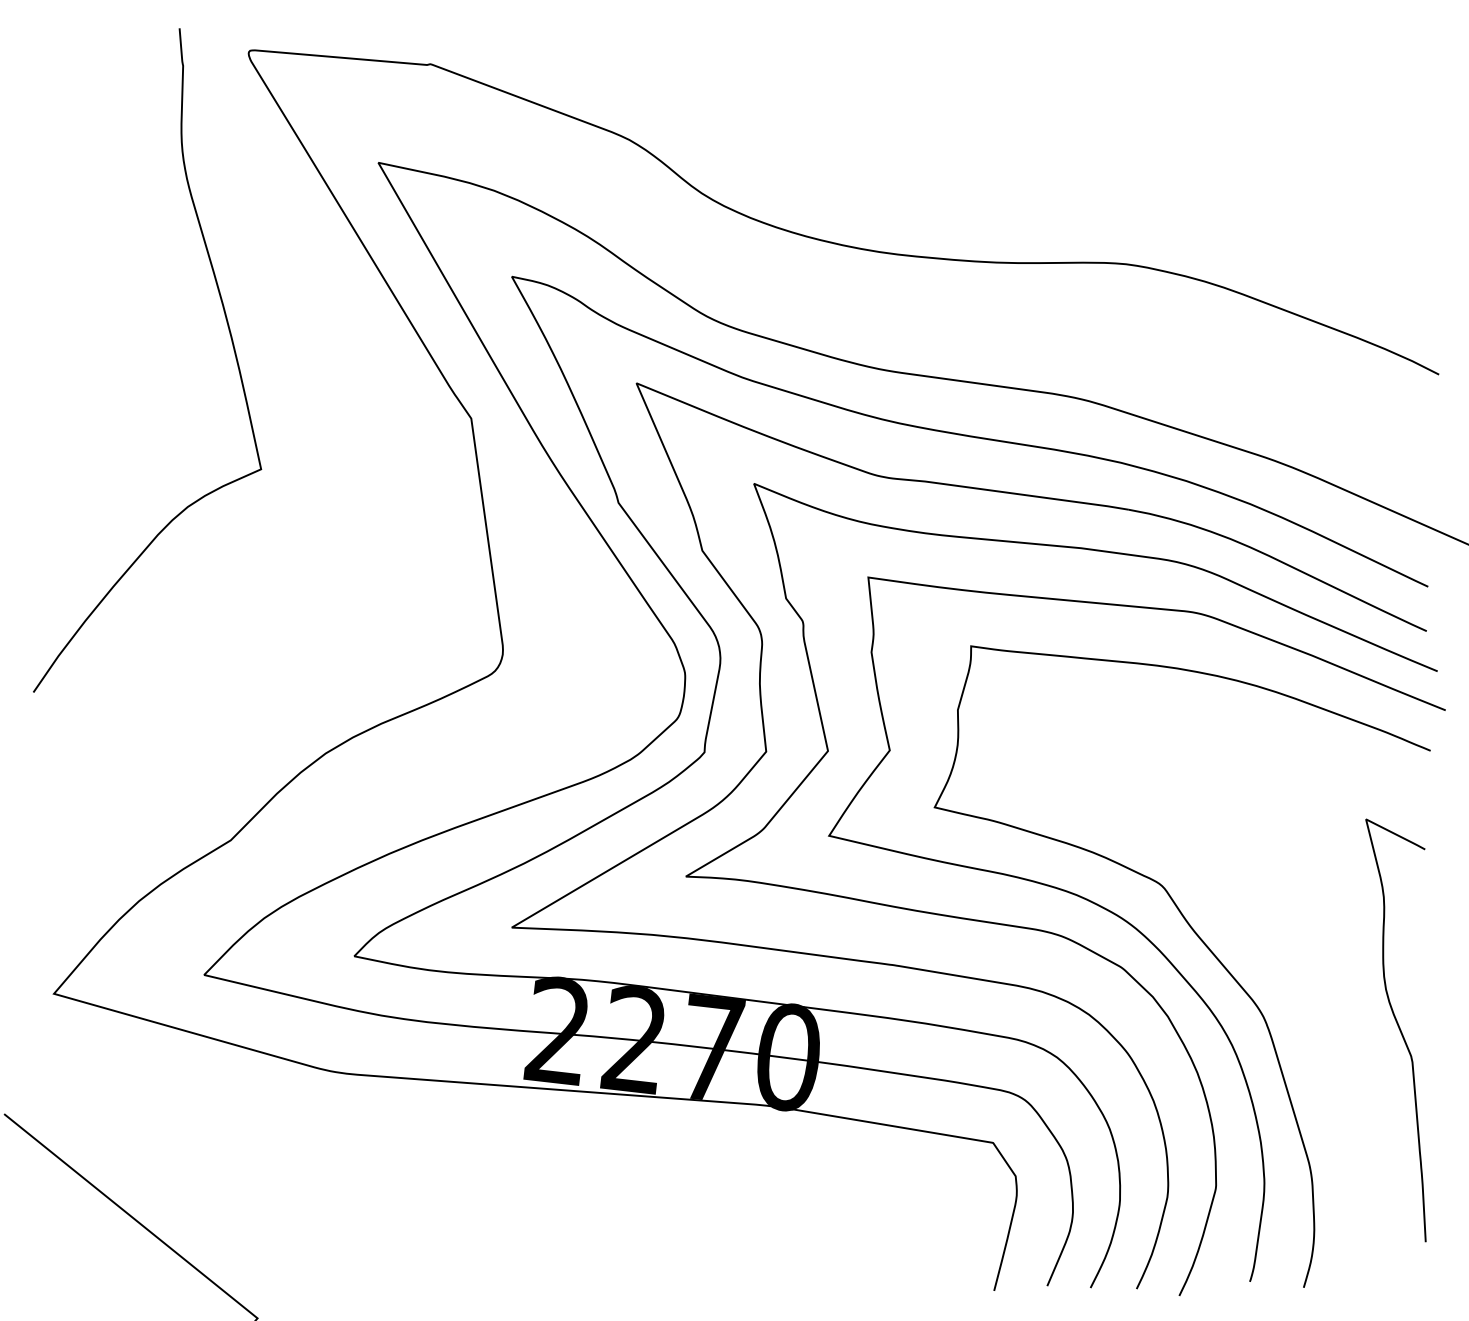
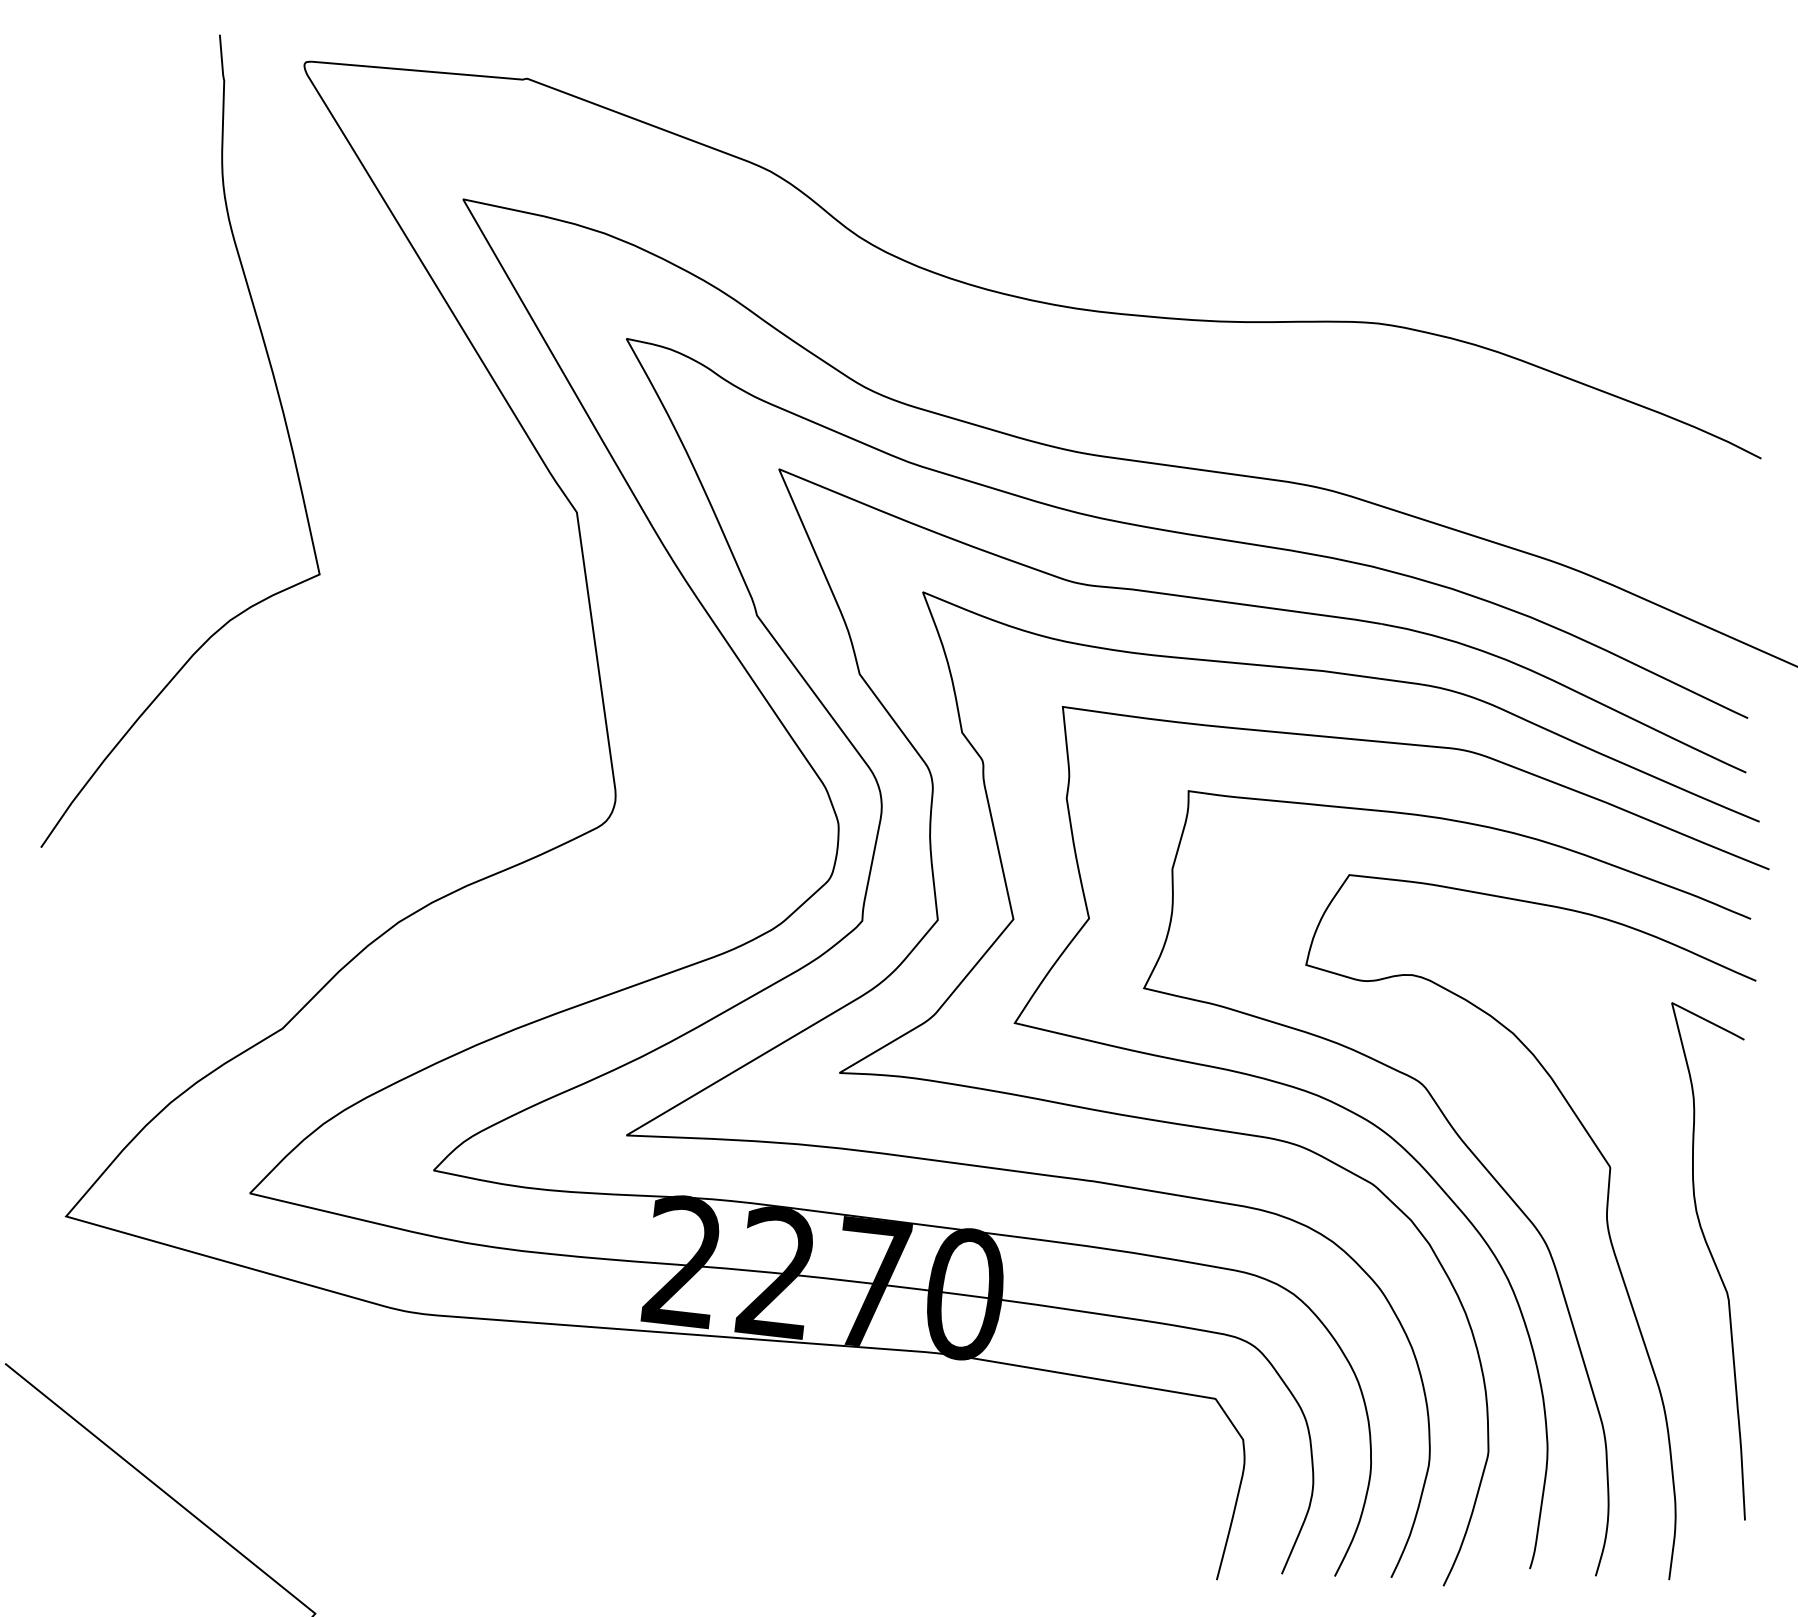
curve: (1312, 1002) -> (1606, 1227), added

